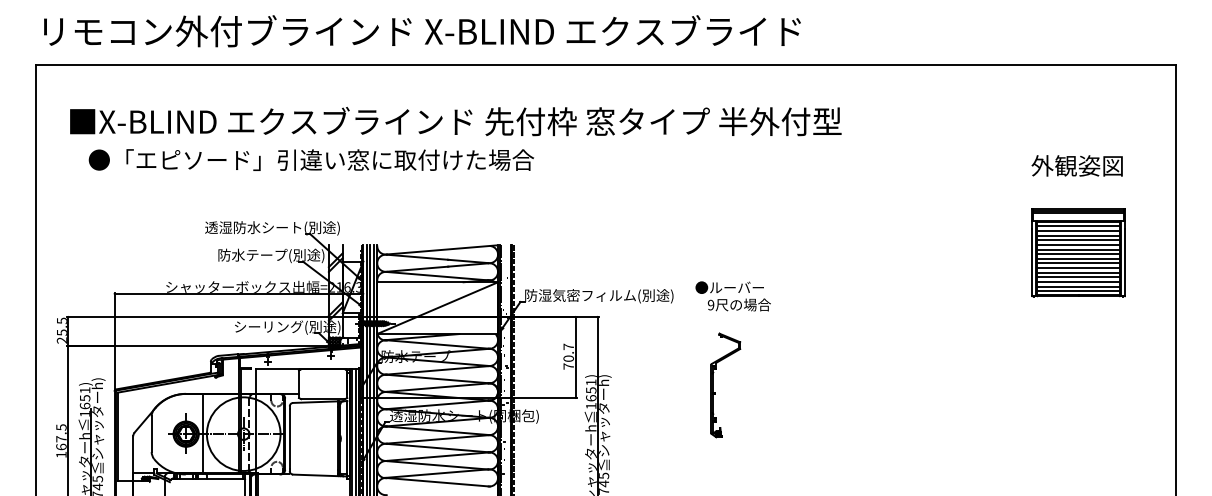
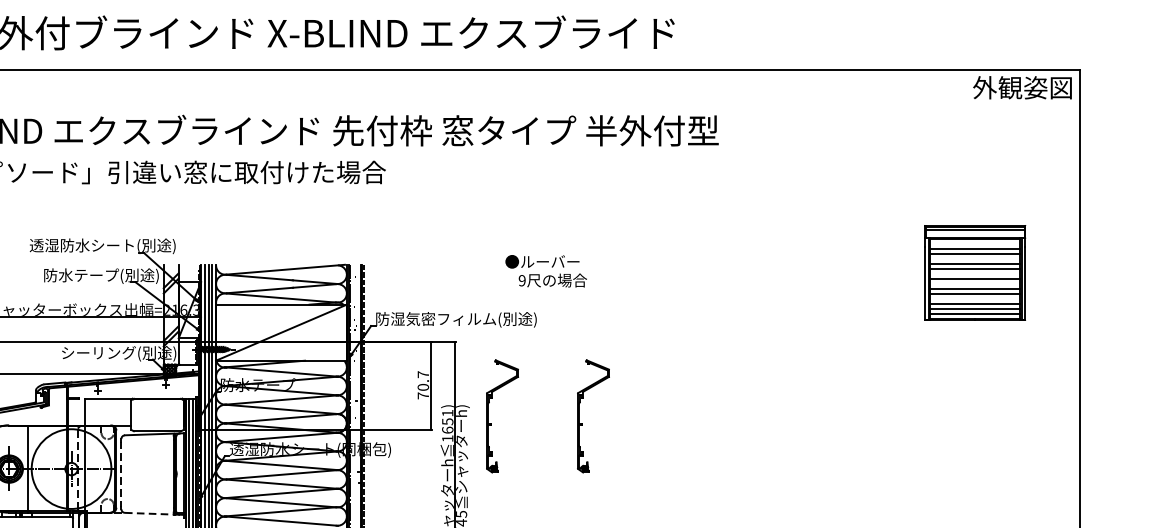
text: (1076, 165) -> (1021, 87), moved
line: (1078, 226) -> (975, 244), removed
line: (1078, 240) -> (975, 259), removed
line: (1078, 254) -> (975, 274), removed
line: (1078, 263) -> (975, 284), removed
line: (1078, 277) -> (975, 299), removed
text: (732, 296) -> (545, 271), moved
part: (629, 385) -> (489, 416), added
line: (289, 439) -> (121, 474), solid -> dashed
line: (315, 475) -> (149, 513), solid -> dashed

